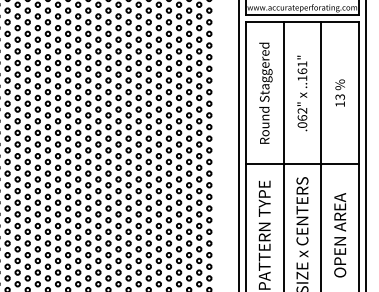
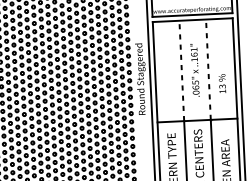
text: (265, 92) -> (141, 78), moved
line: (283, 92) -> (181, 70), solid -> dashed
line: (321, 92) -> (208, 69), solid -> dashed
text: (339, 92) -> (221, 83), moved
text: (302, 110) -> (195, 82), .062" -> .065"

